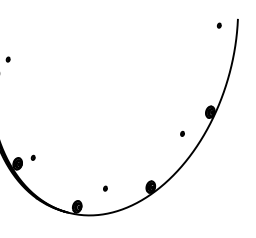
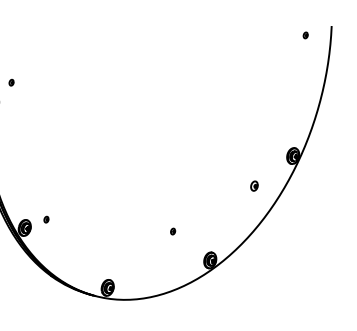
part: (182, 134) -> (254, 186), size x1.6
part: (105, 188) -> (173, 231), moved

